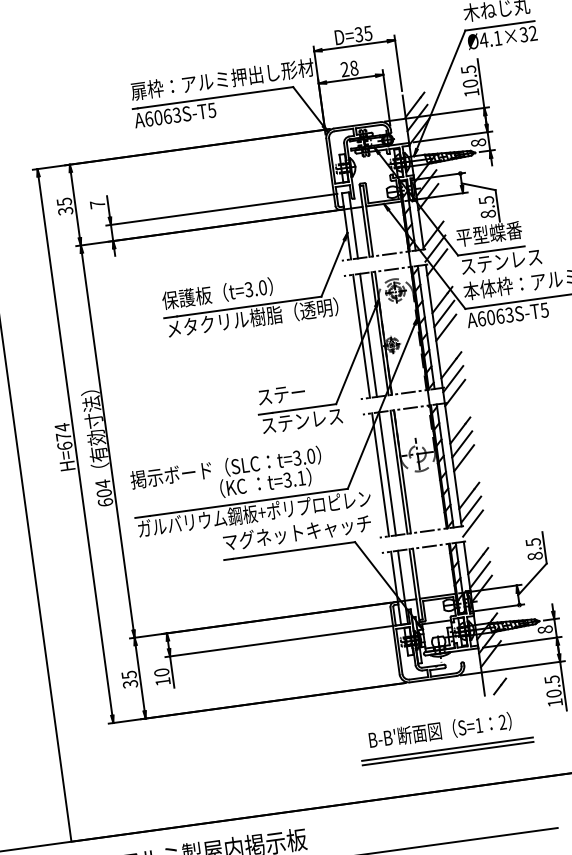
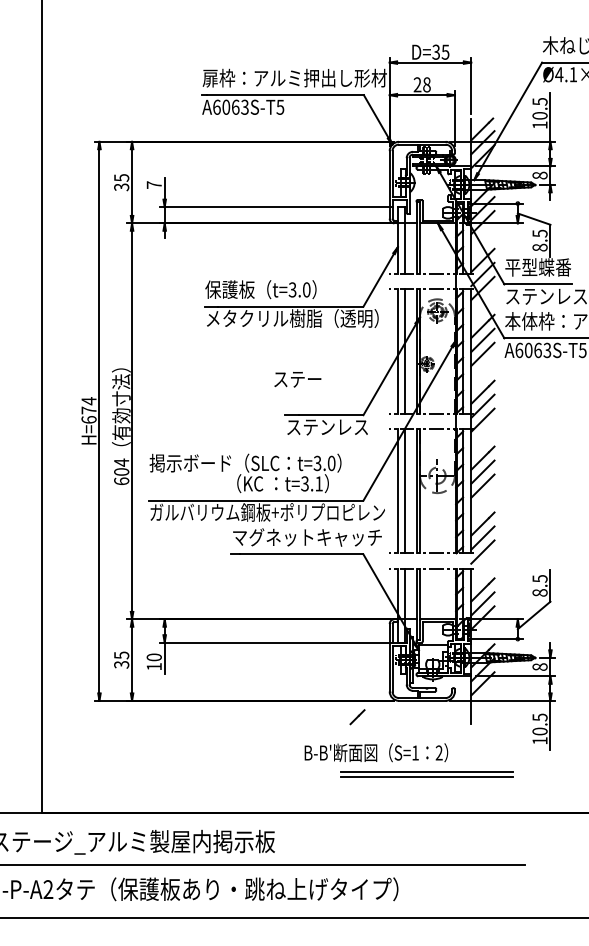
text: (281, 394) -> (297, 379), moved
line: (500, 686) -> (357, 717), moved
text: (440, 730) -> (376, 752), moved

